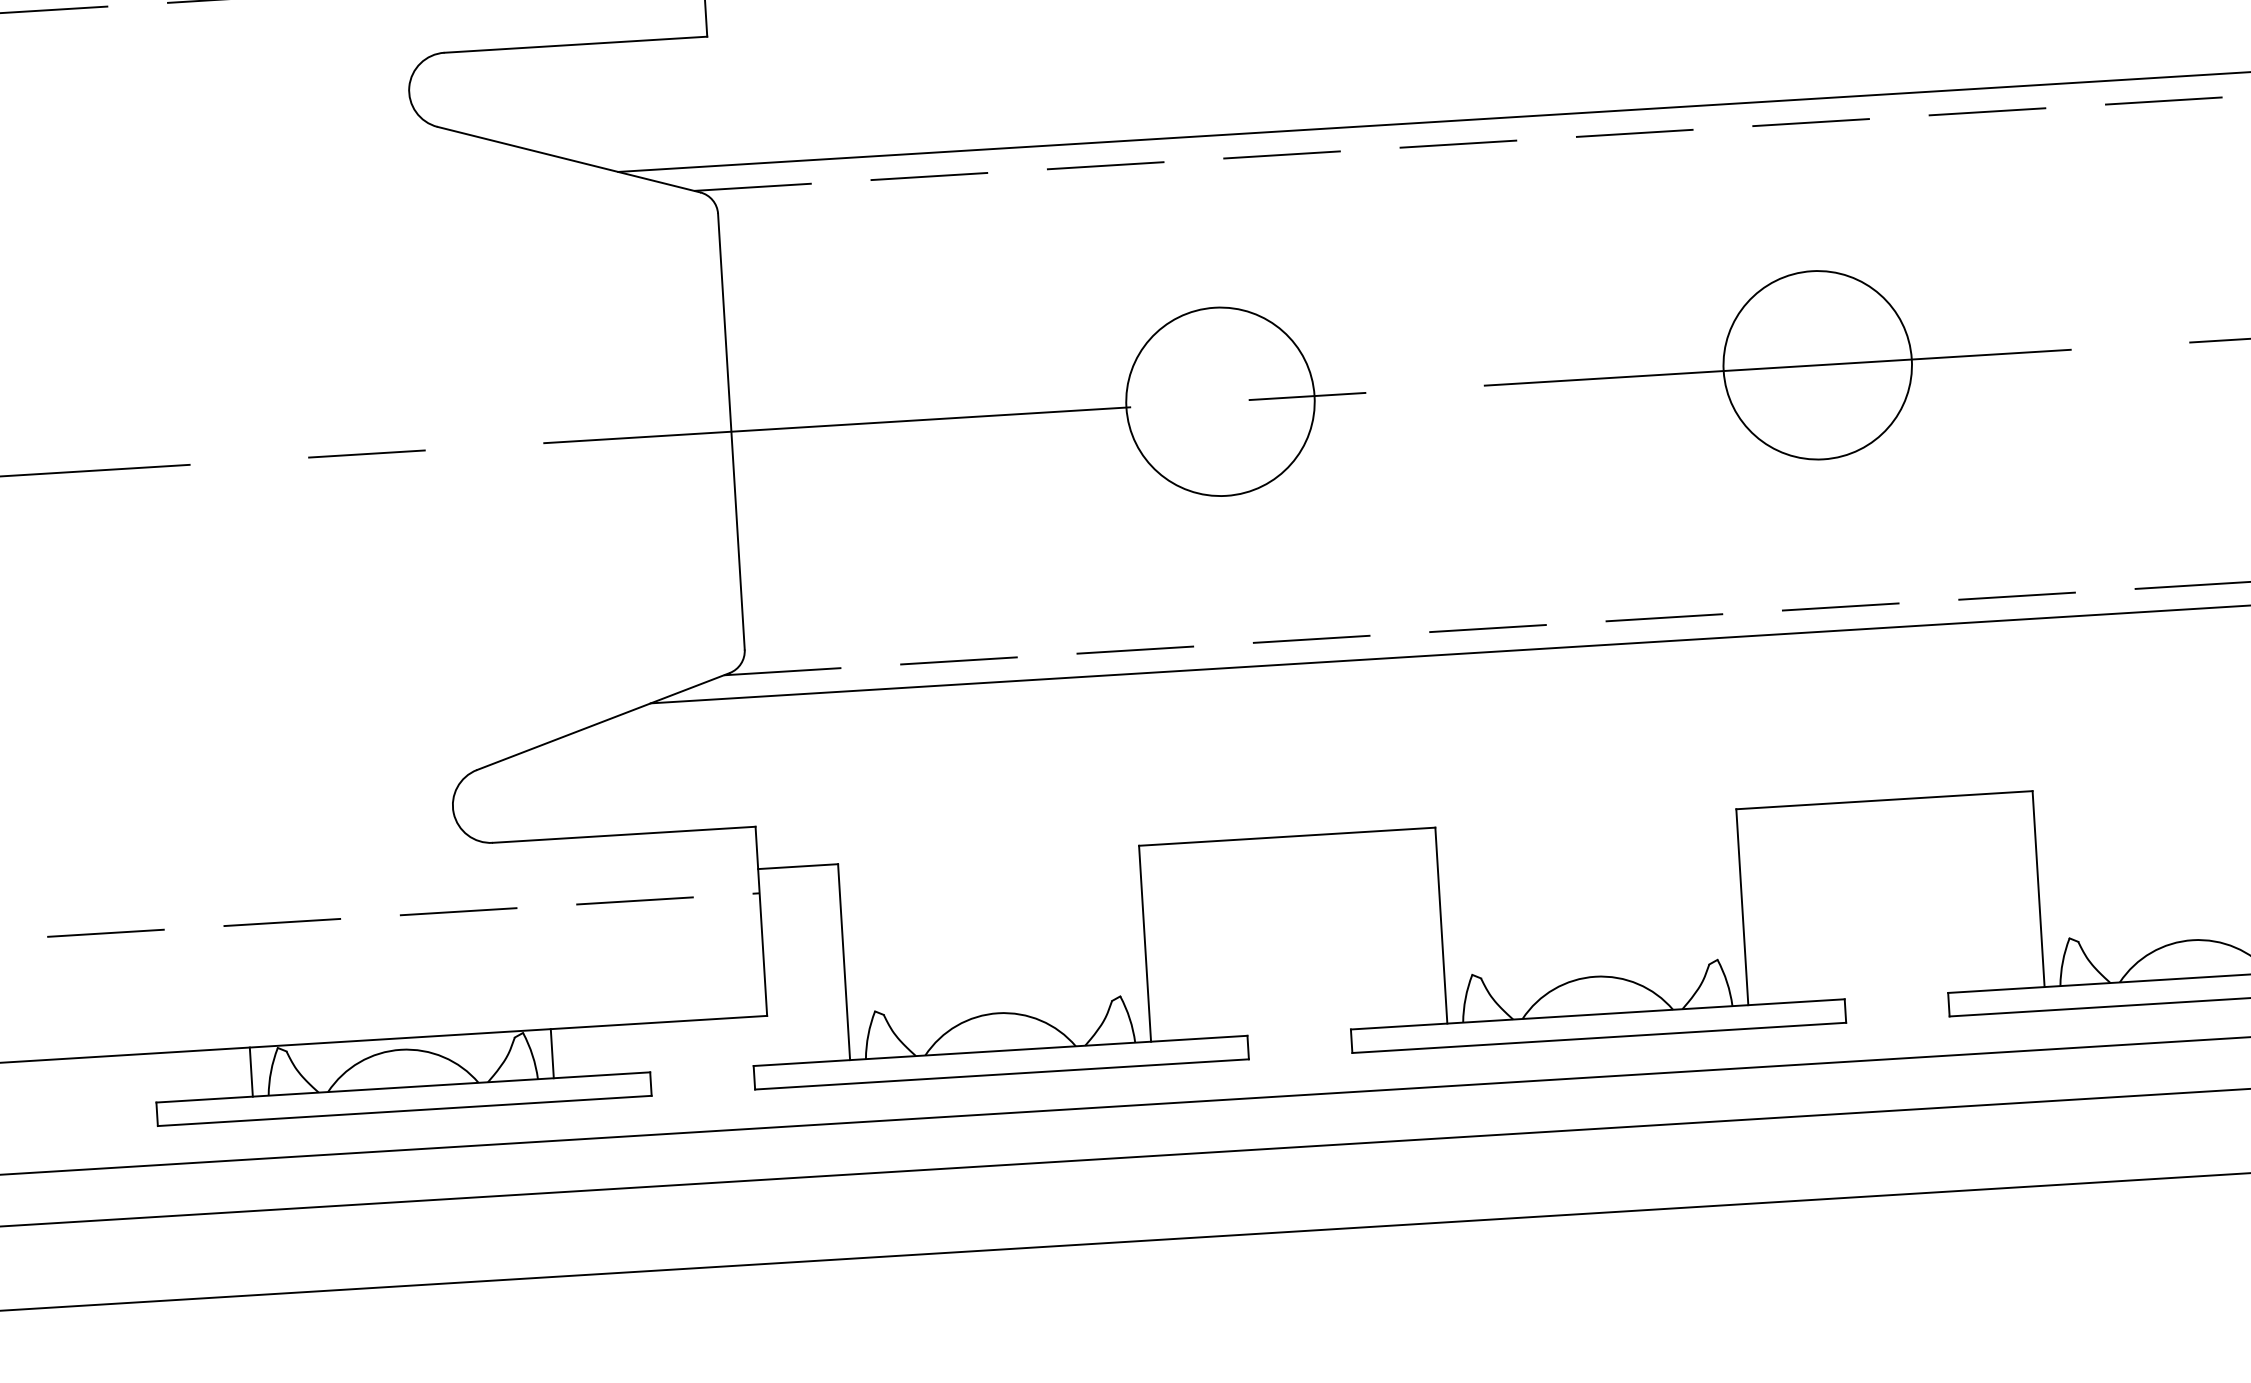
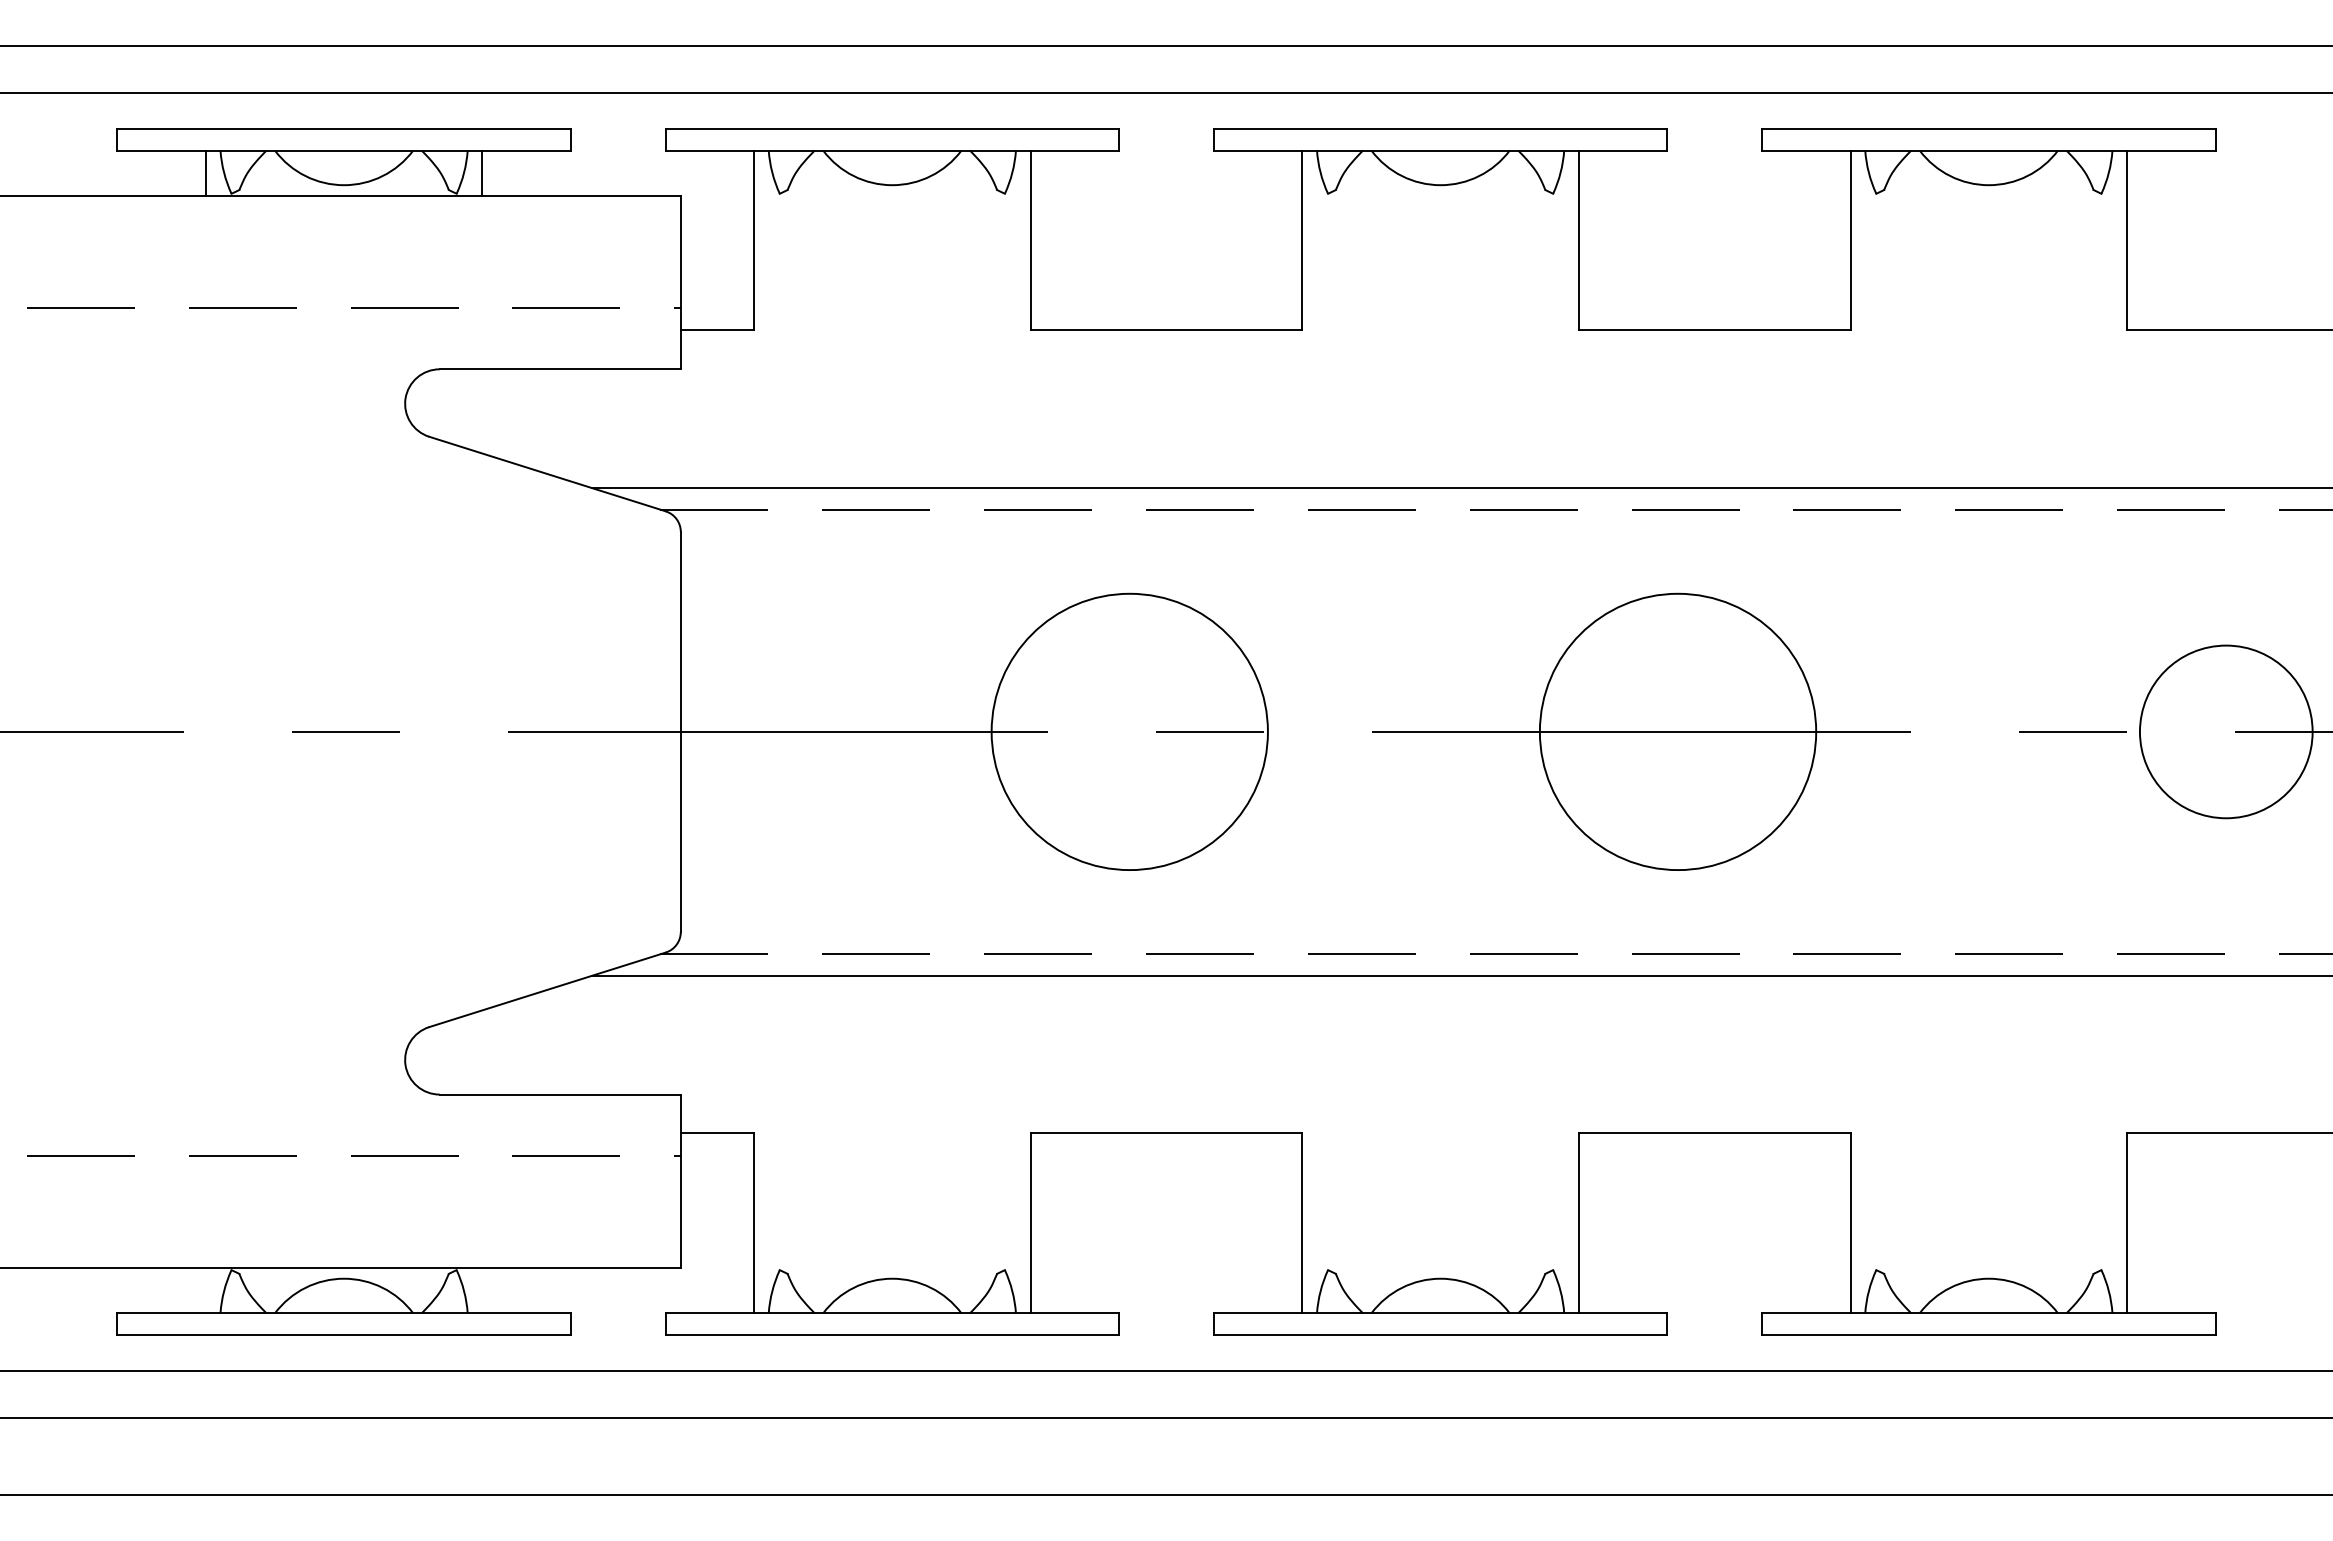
circle: (1817, 364) -> (1677, 731), size x1.6
circle: (1220, 401) -> (1129, 731), size x1.6
line: (552, 1053) -> (482, 1290), removed
line: (250, 1071) -> (205, 1290), removed

